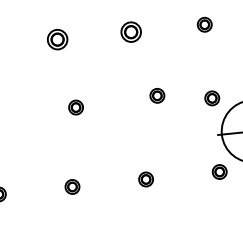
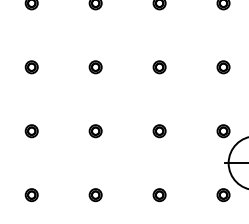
part: (131, 32) -> (159, 67), size x0.71
part: (57, 40) -> (95, 67), size x0.71
part: (157, 96) -> (159, 131), moved
part: (75, 107) -> (95, 131), moved

